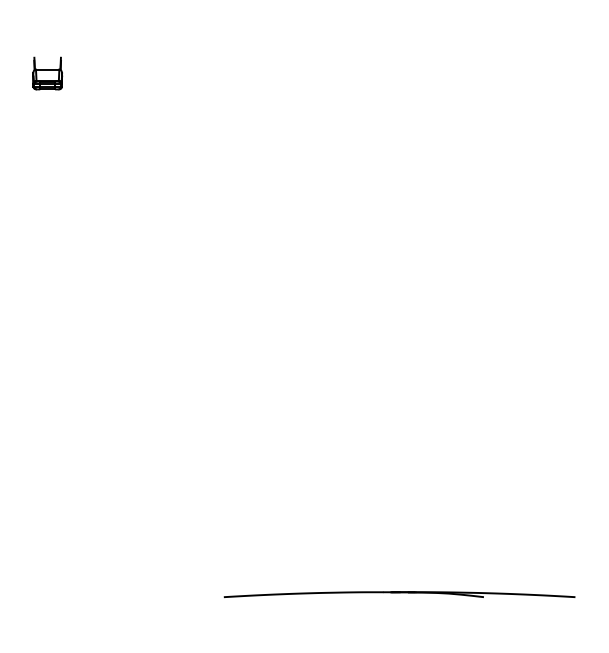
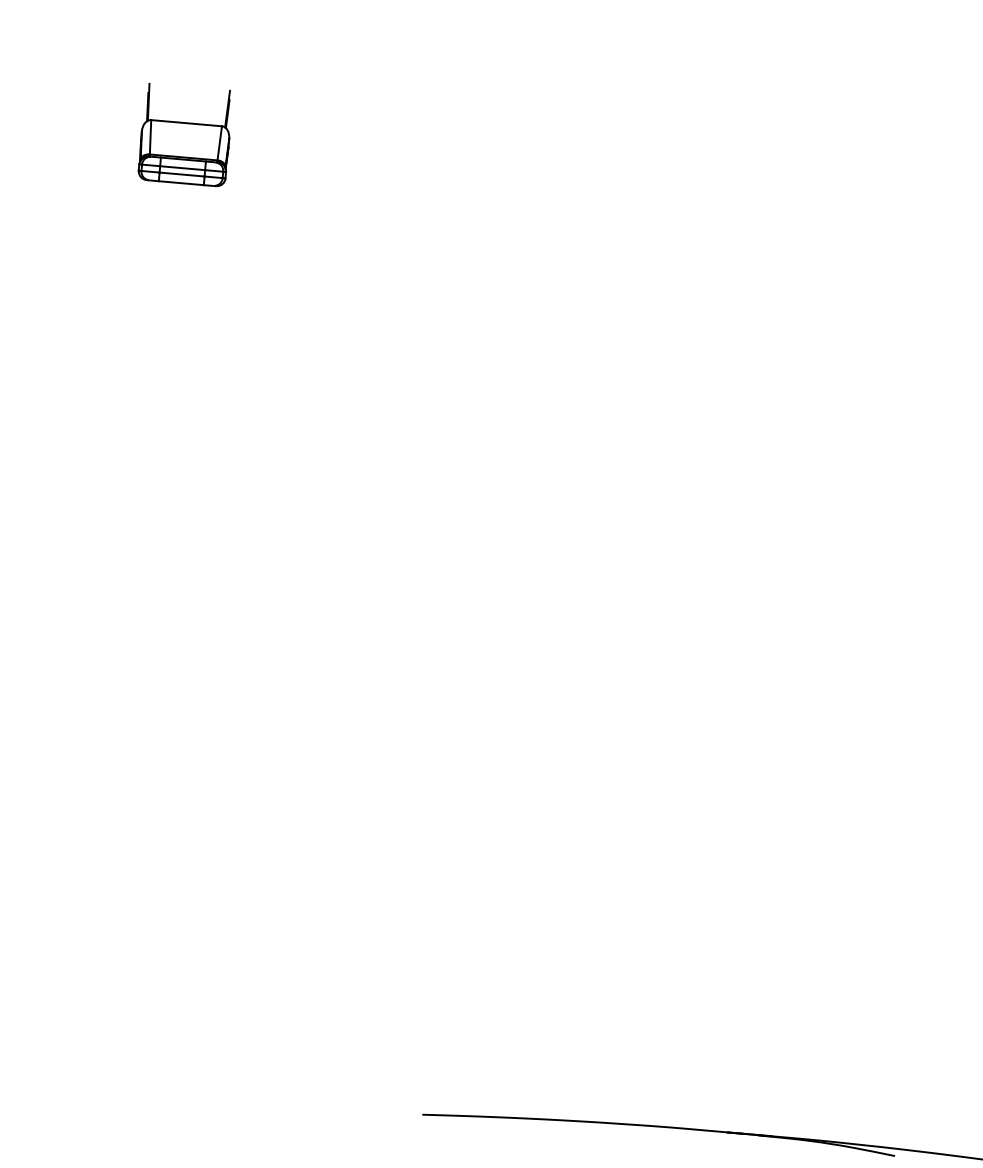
part: (47, 73) -> (185, 134), size x1.67

